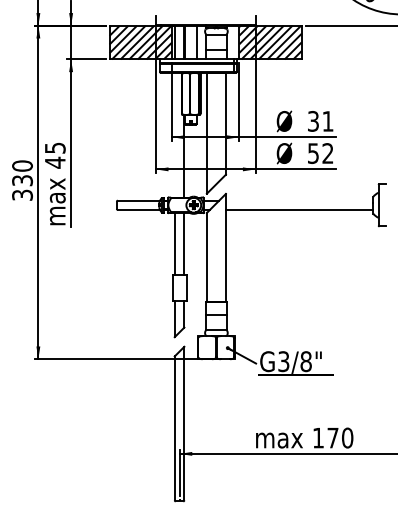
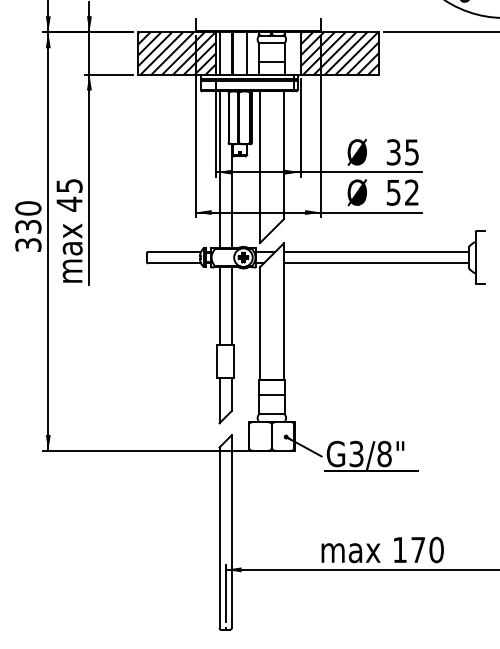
text: (327, 121) -> (411, 152), 31 -> 35
line: (174, 135) -> (219, 169), added
line: (298, 200) -> (375, 251), added

